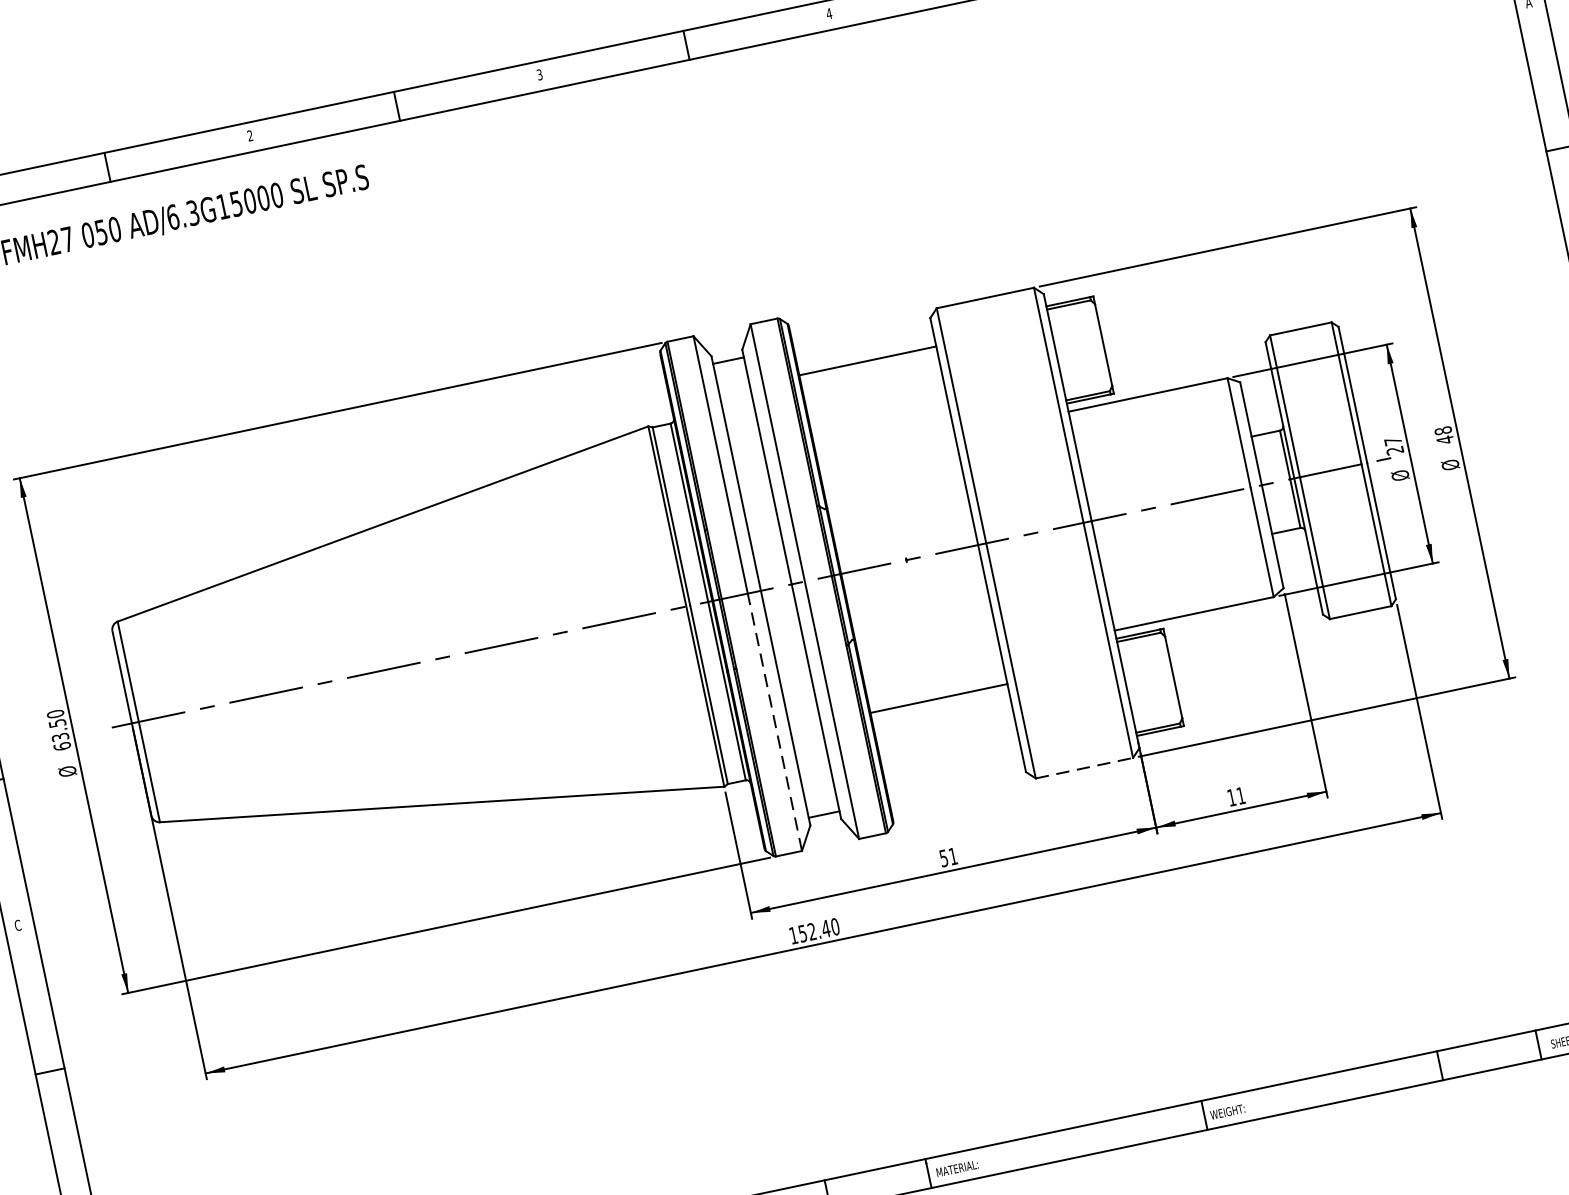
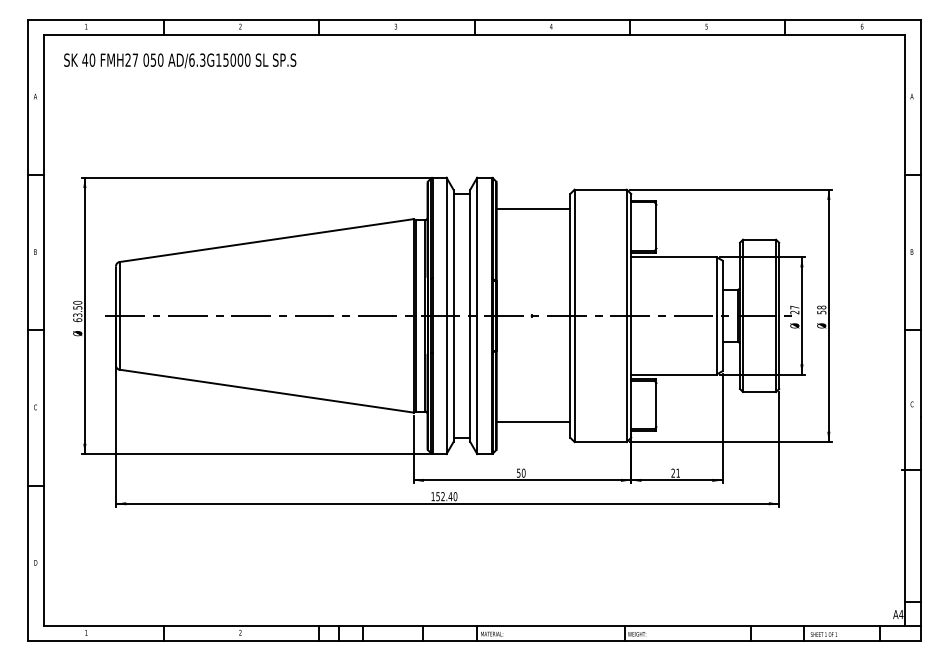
text: (1444, 440) -> (821, 312), 48 -> 58
line: (938, 698) -> (533, 422), moved
line: (774, 721) -> (446, 384), dashed -> solid
line: (1086, 768) -> (601, 442), dashed -> solid
text: (1230, 796) -> (672, 472), 11 -> 21
text: (952, 855) -> (523, 472), 51 -> 50

